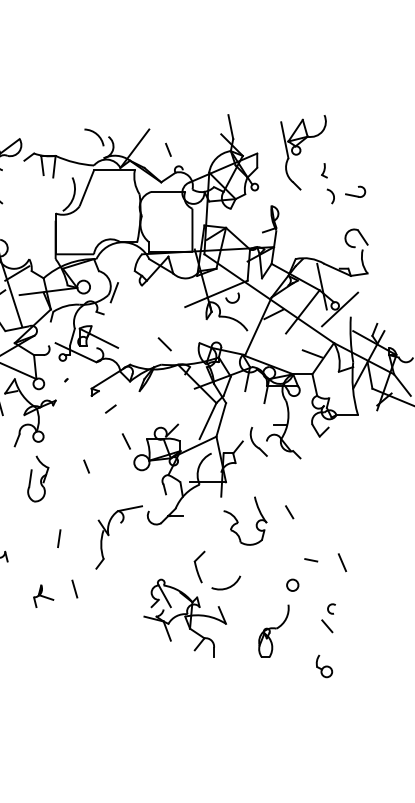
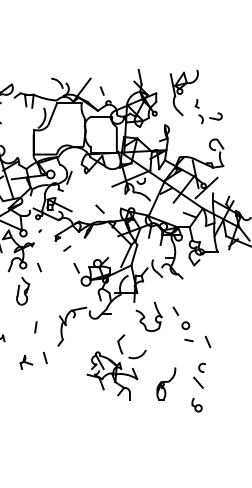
line: (86, 466) -> (39, 267), moved
circle: (292, 584) -> (185, 325), moved
part: (328, 617) -> (199, 375), size x1.43

